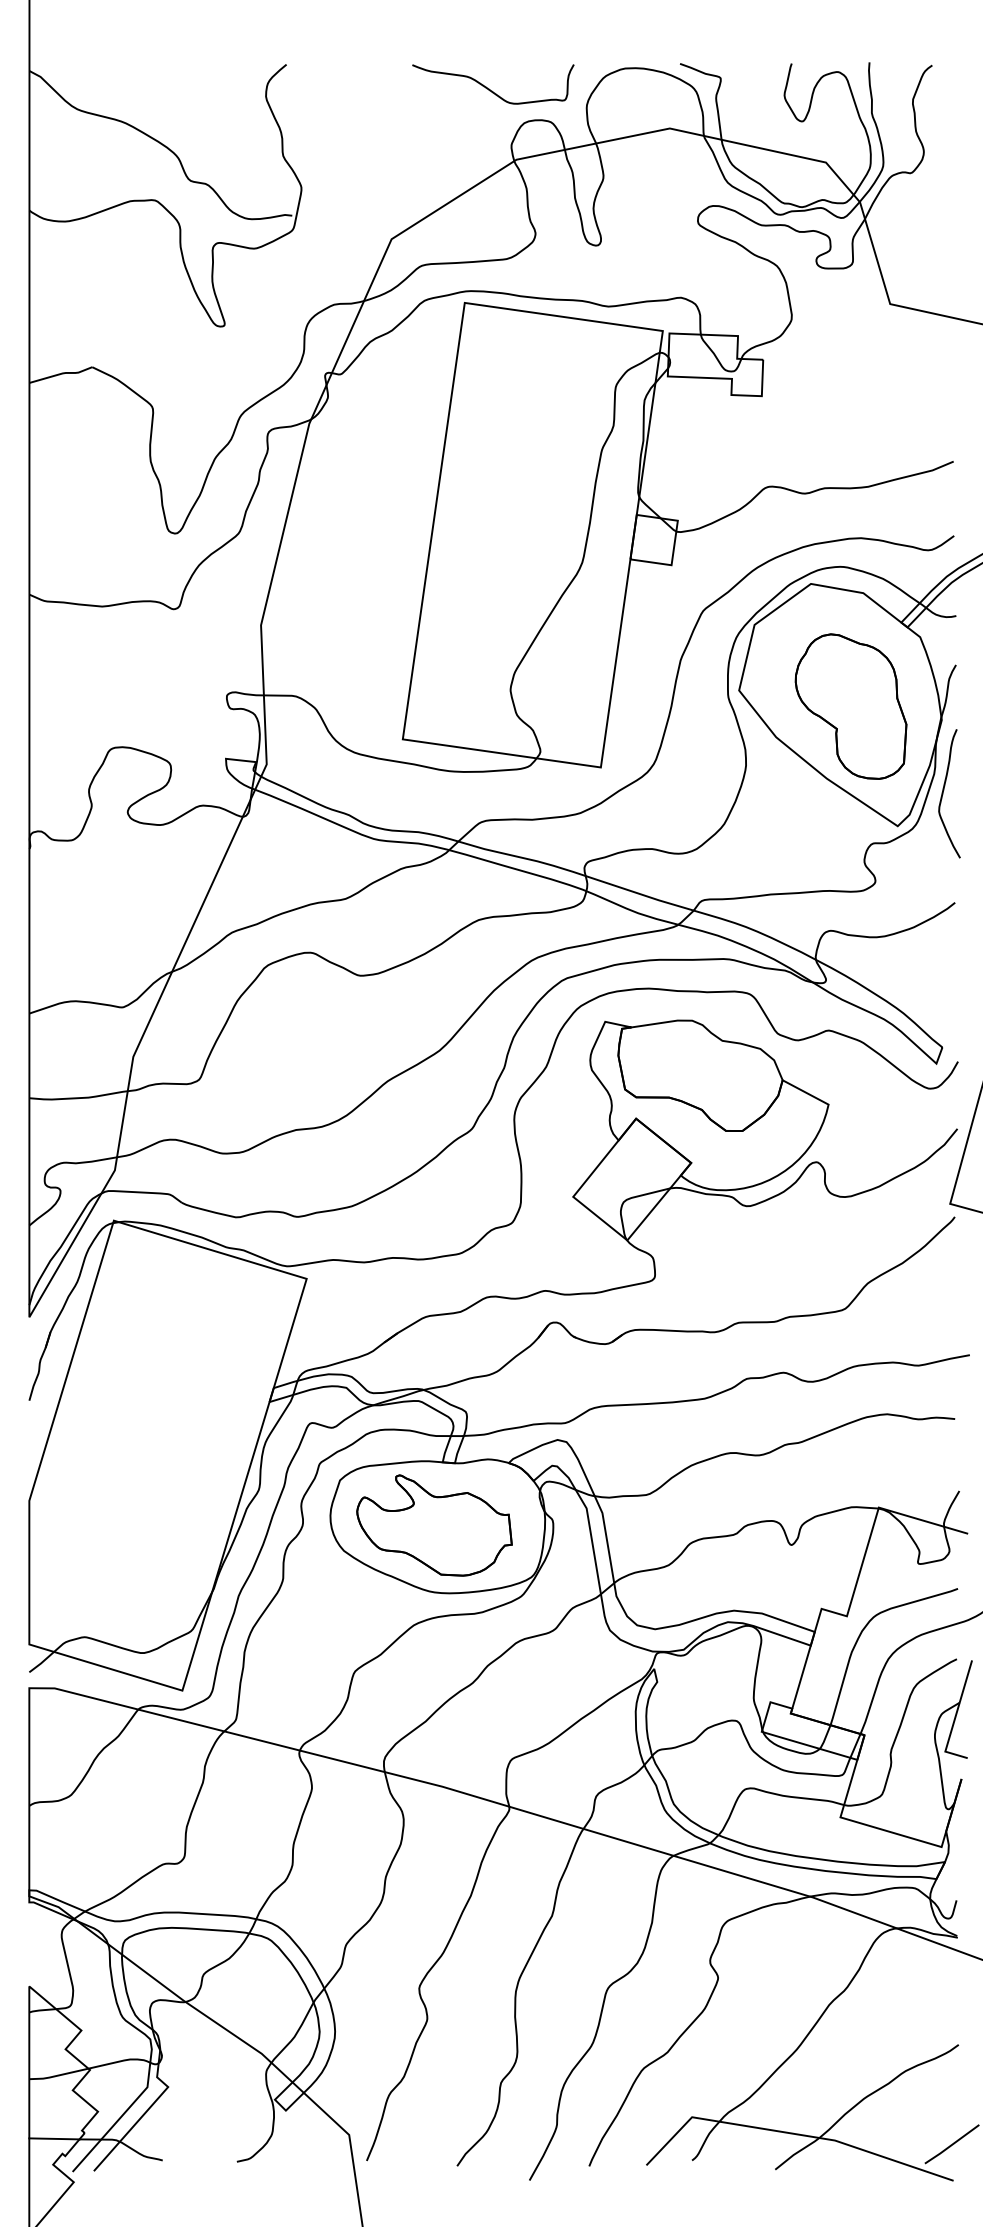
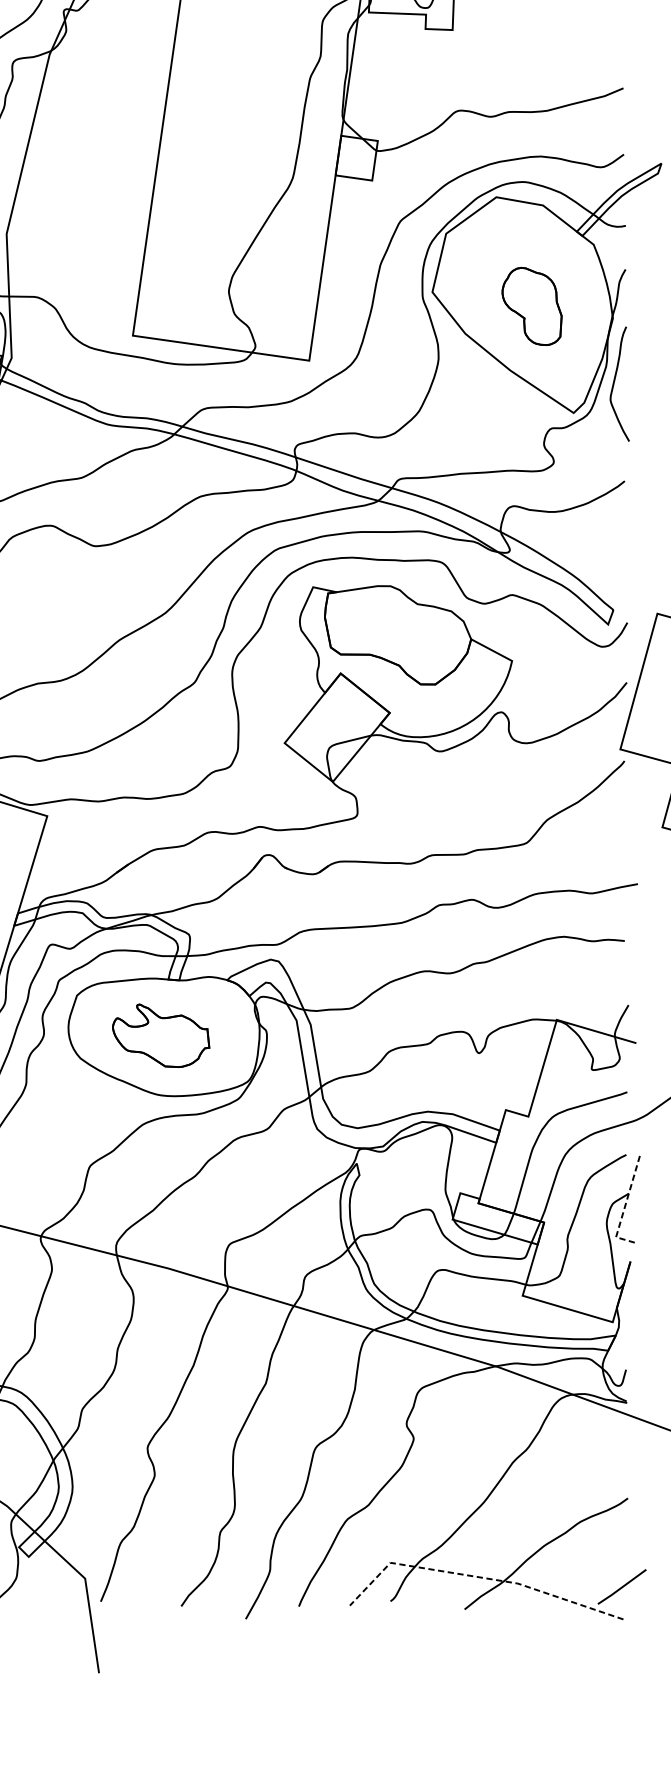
part: (850, 706) -> (531, 306), size x0.6
part: (434, 1525) -> (161, 1035), size x0.7
line: (955, 1718) -> (625, 1207), solid -> dashed
line: (792, 2133) -> (479, 1577), solid -> dashed

